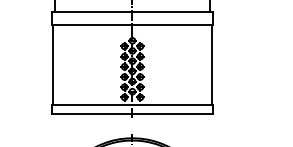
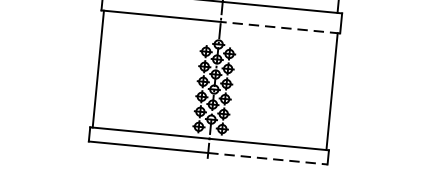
line: (172, 25) -> (279, 27), solid -> dashed
line: (173, 114) -> (268, 158), solid -> dashed

